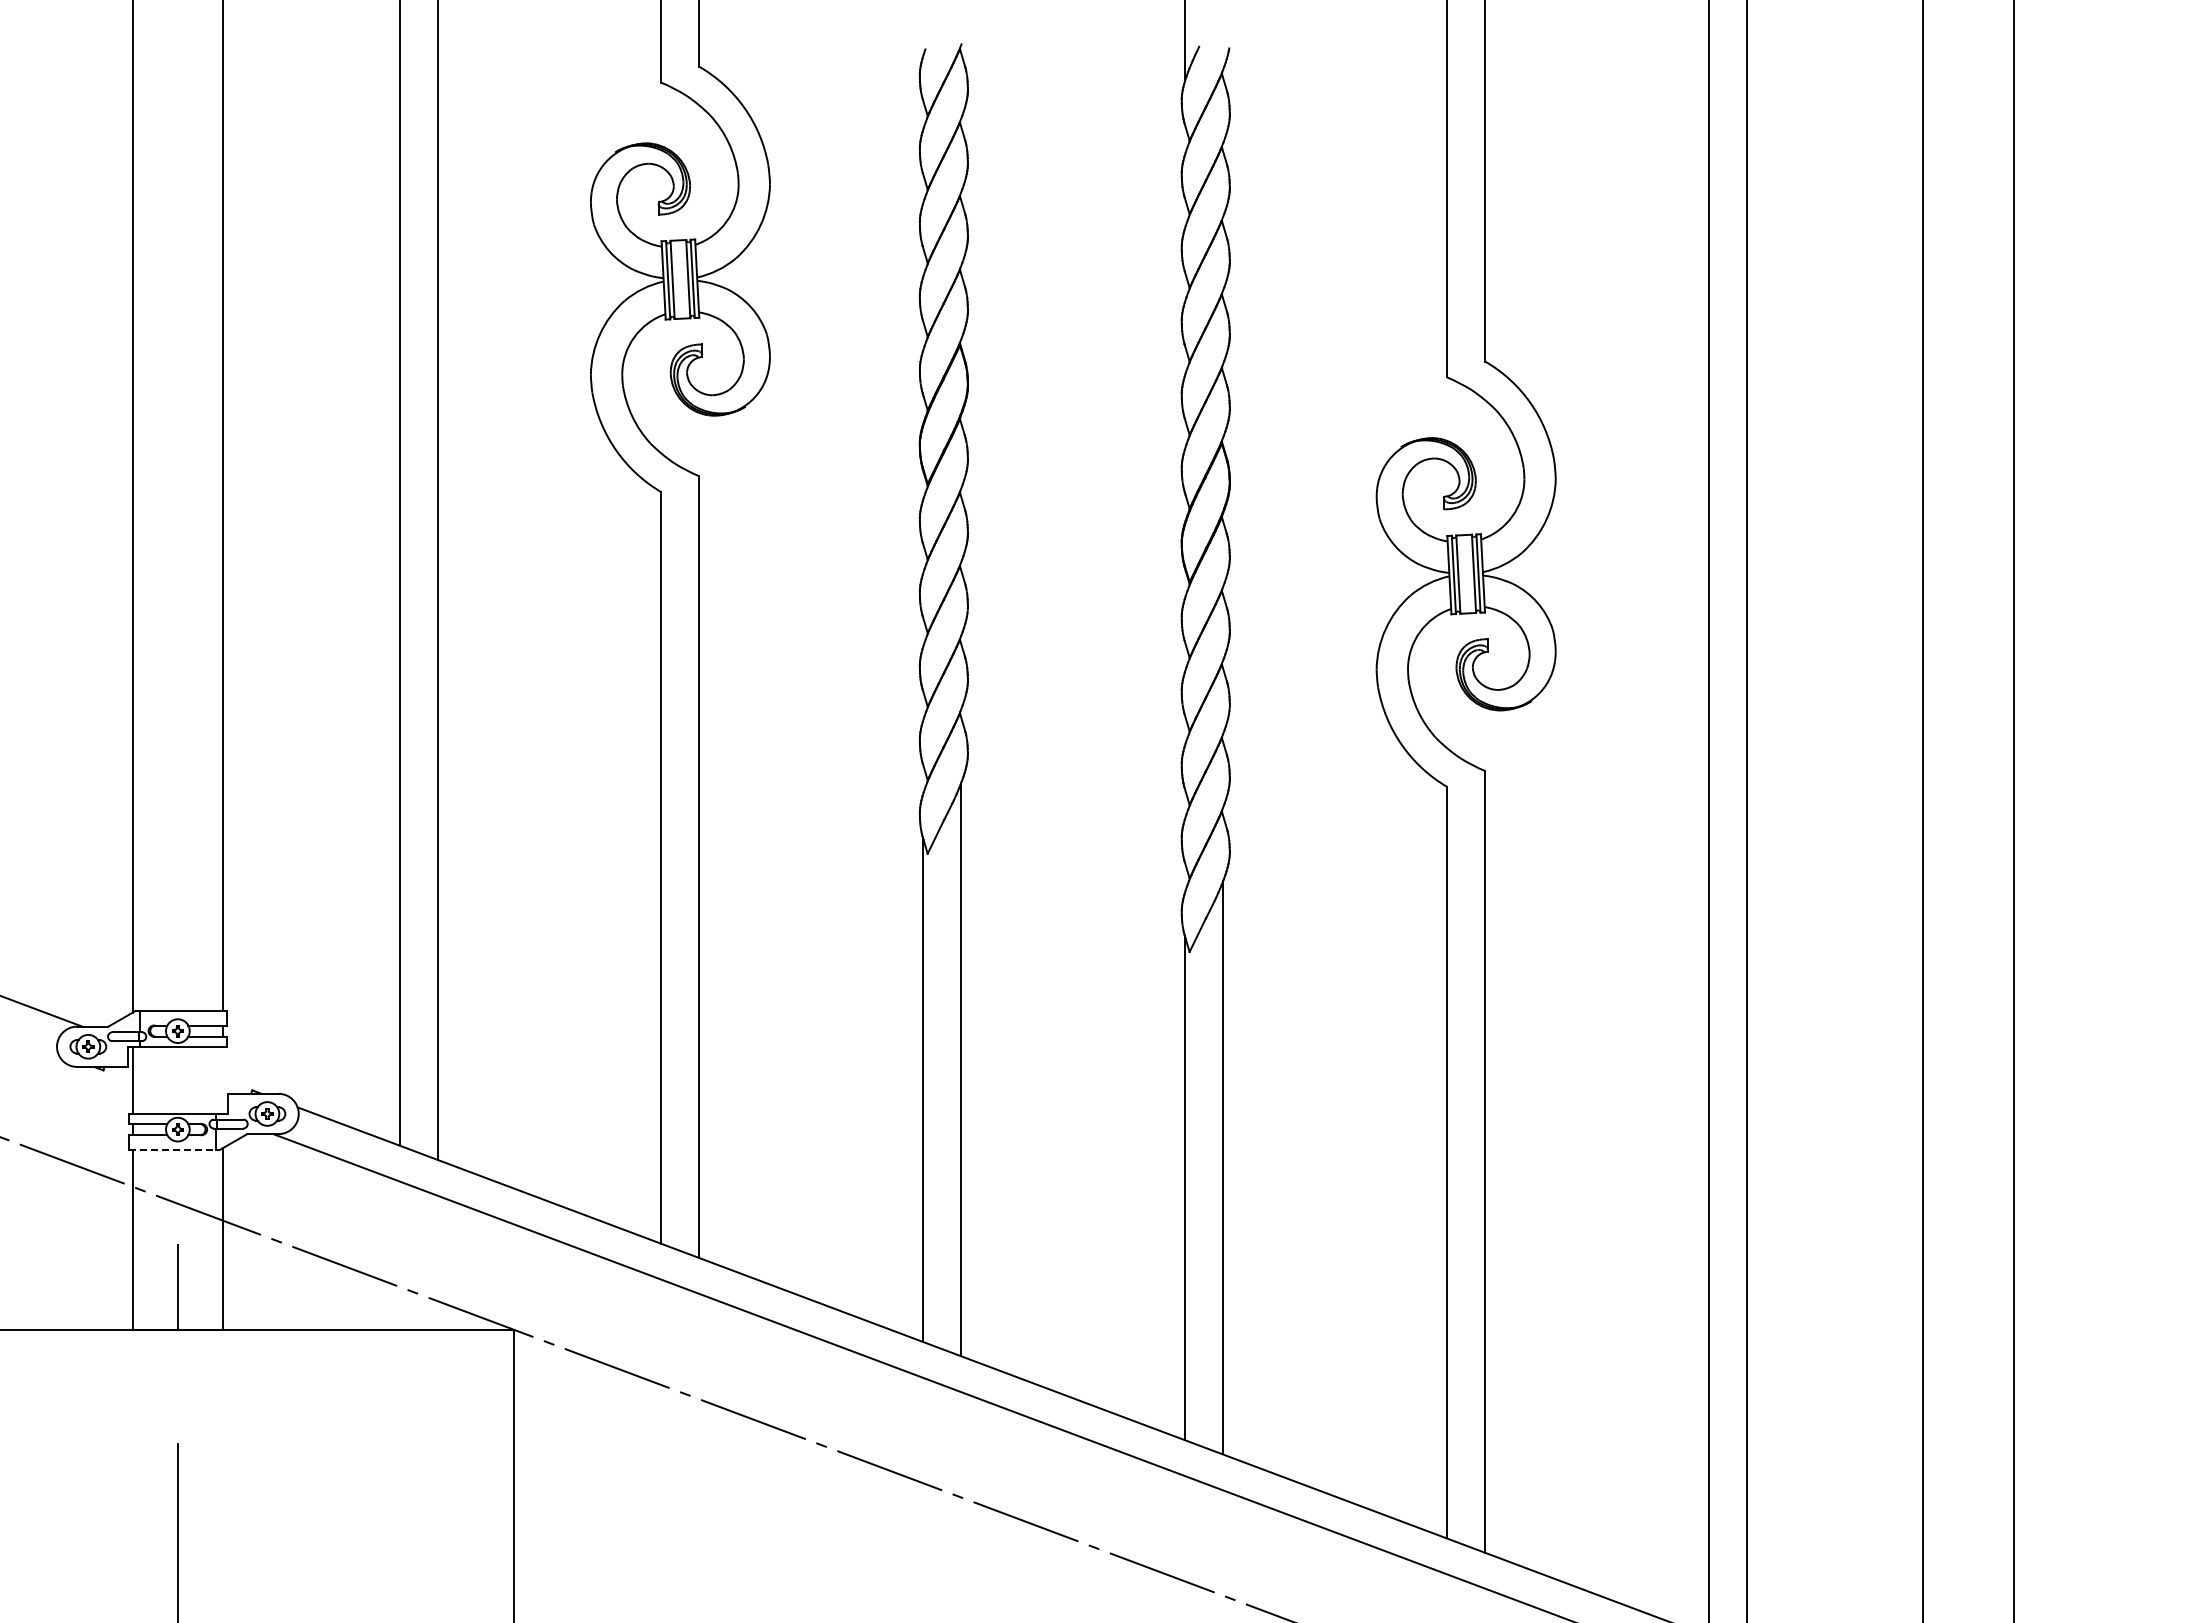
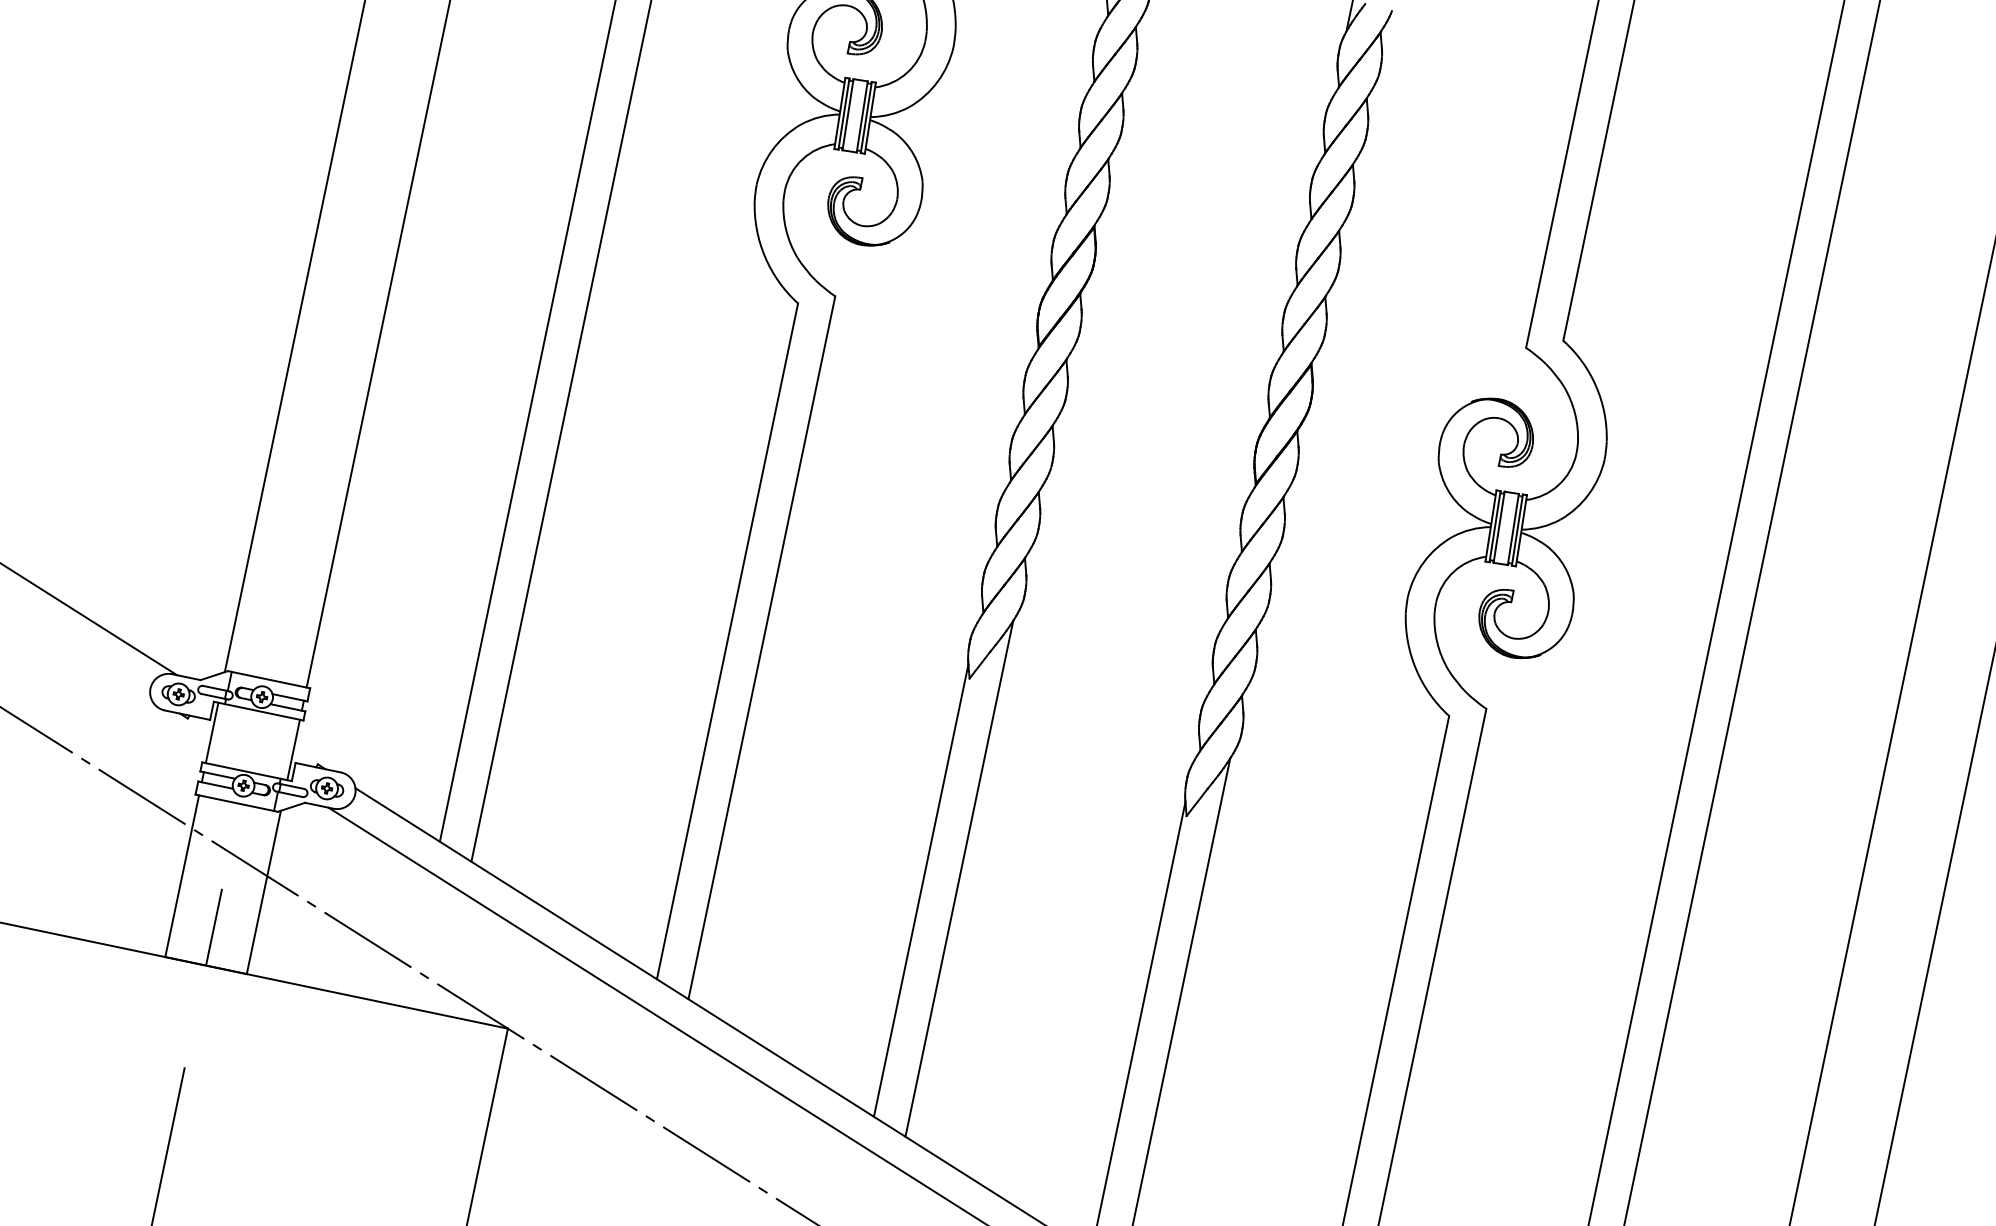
line: (223, 1079) -> (294, 749), added
line: (174, 1149) -> (236, 802), dashed -> solid

